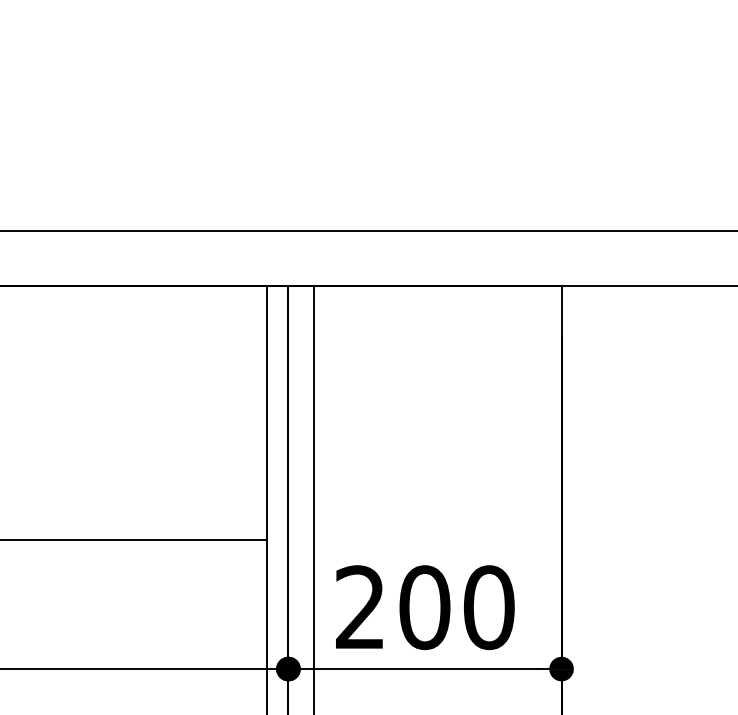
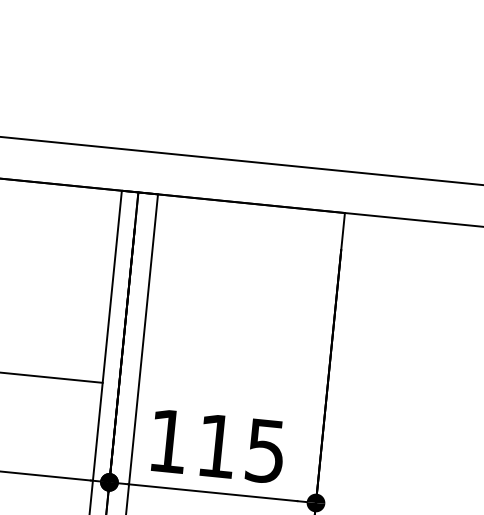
text: (425, 607) -> (217, 446), 200 -> 115

